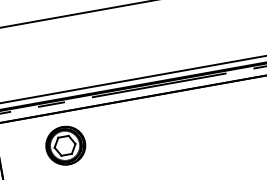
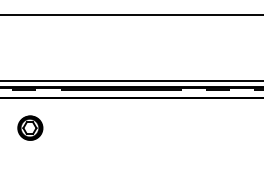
part: (65, 144) -> (30, 127), size x0.7

